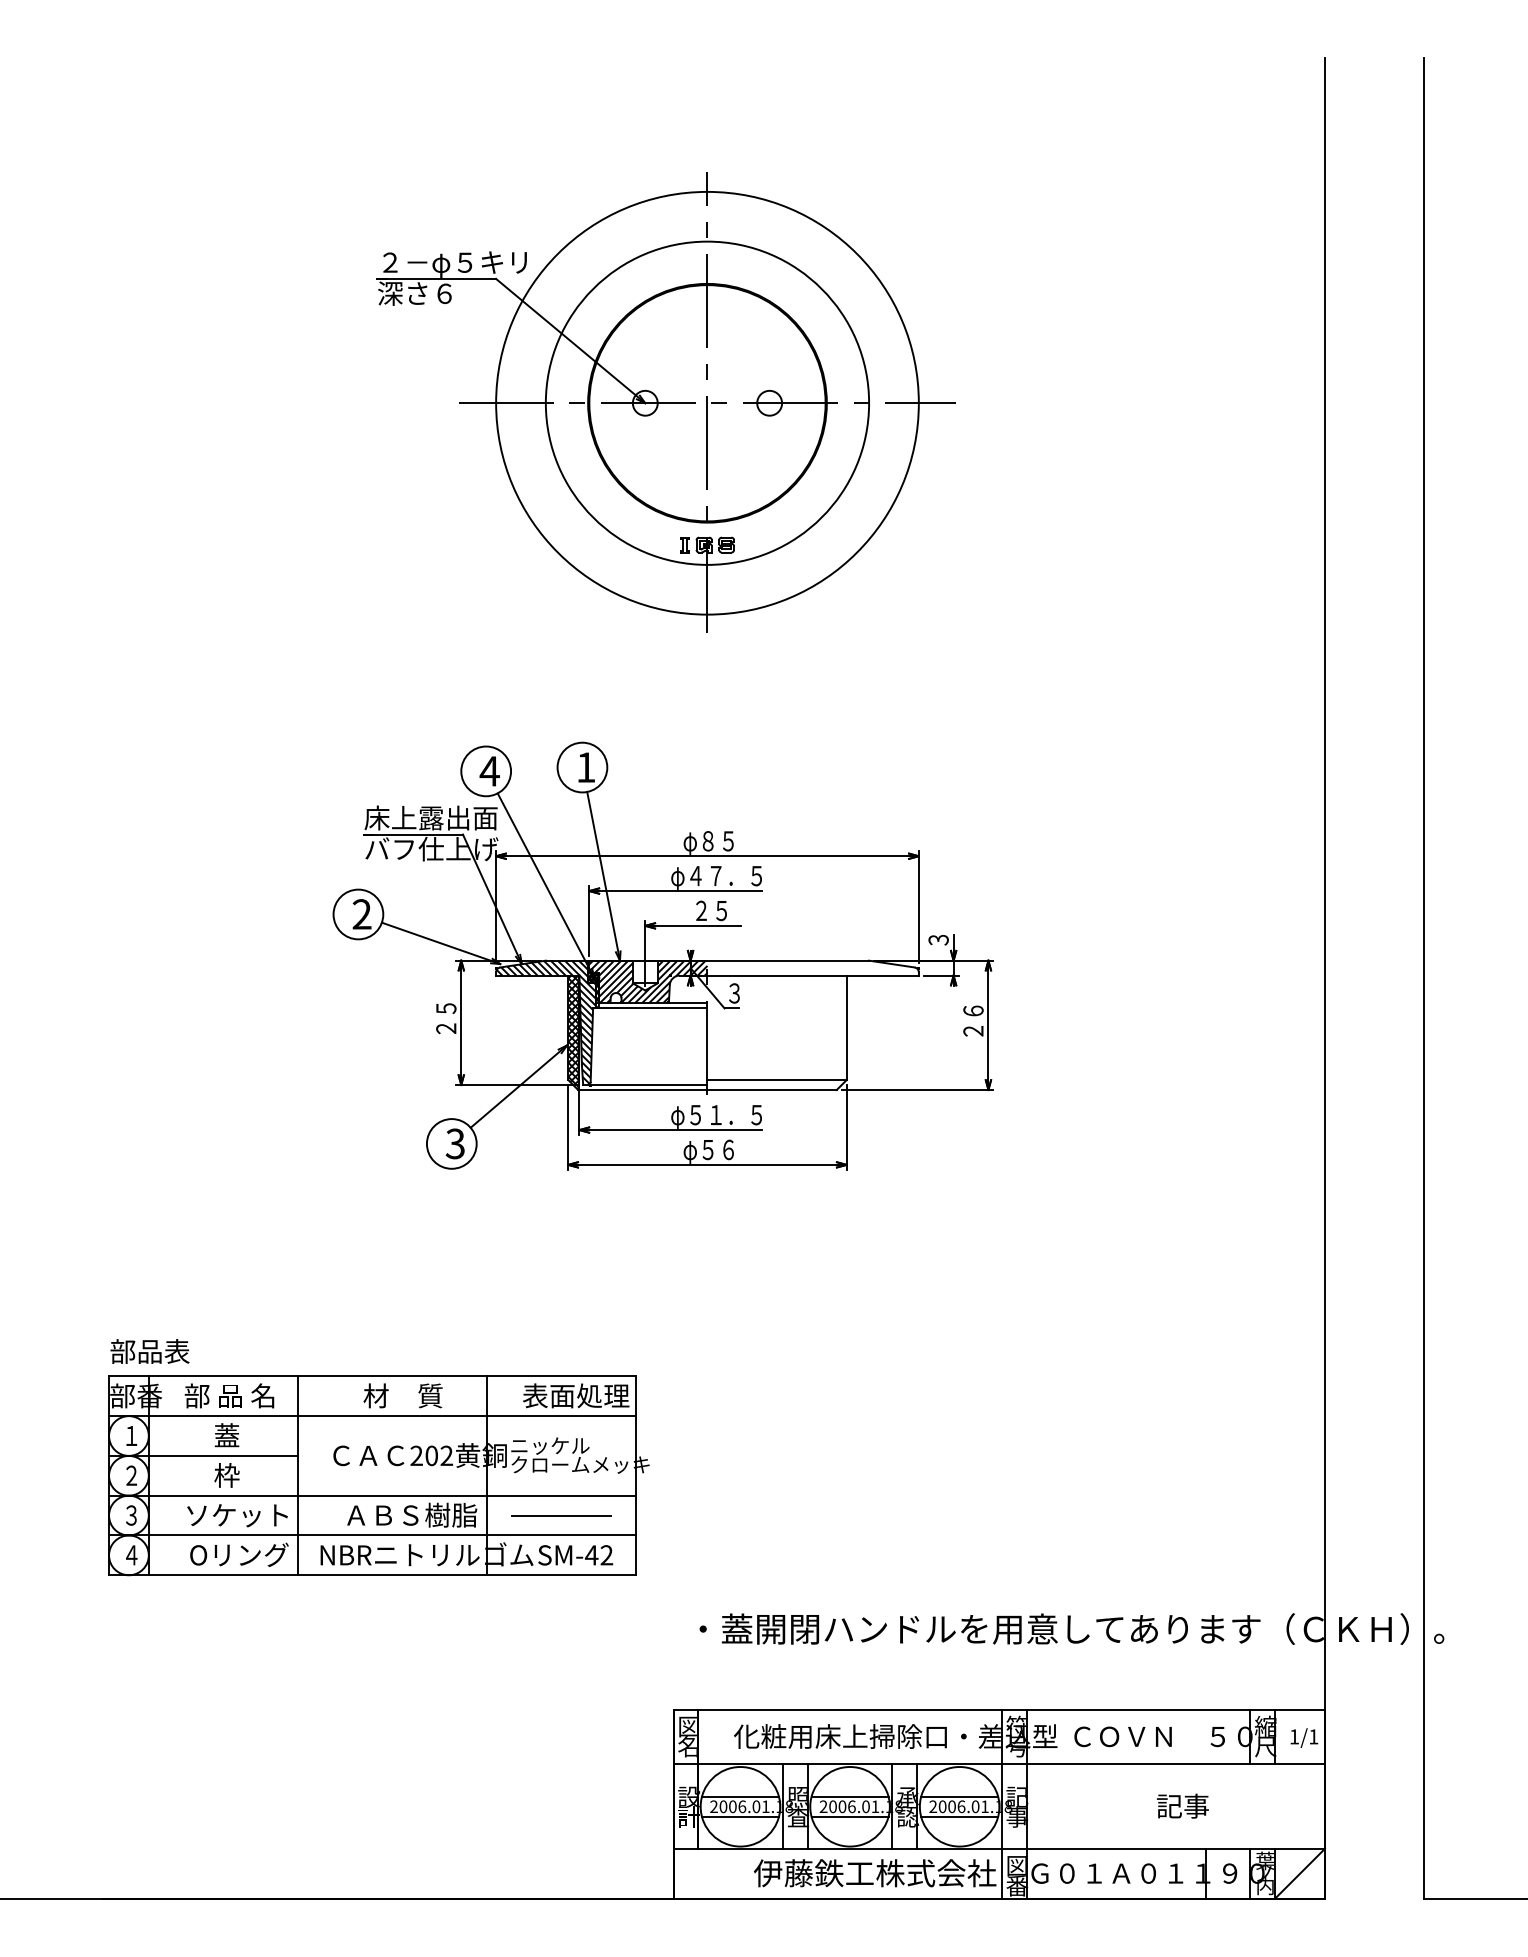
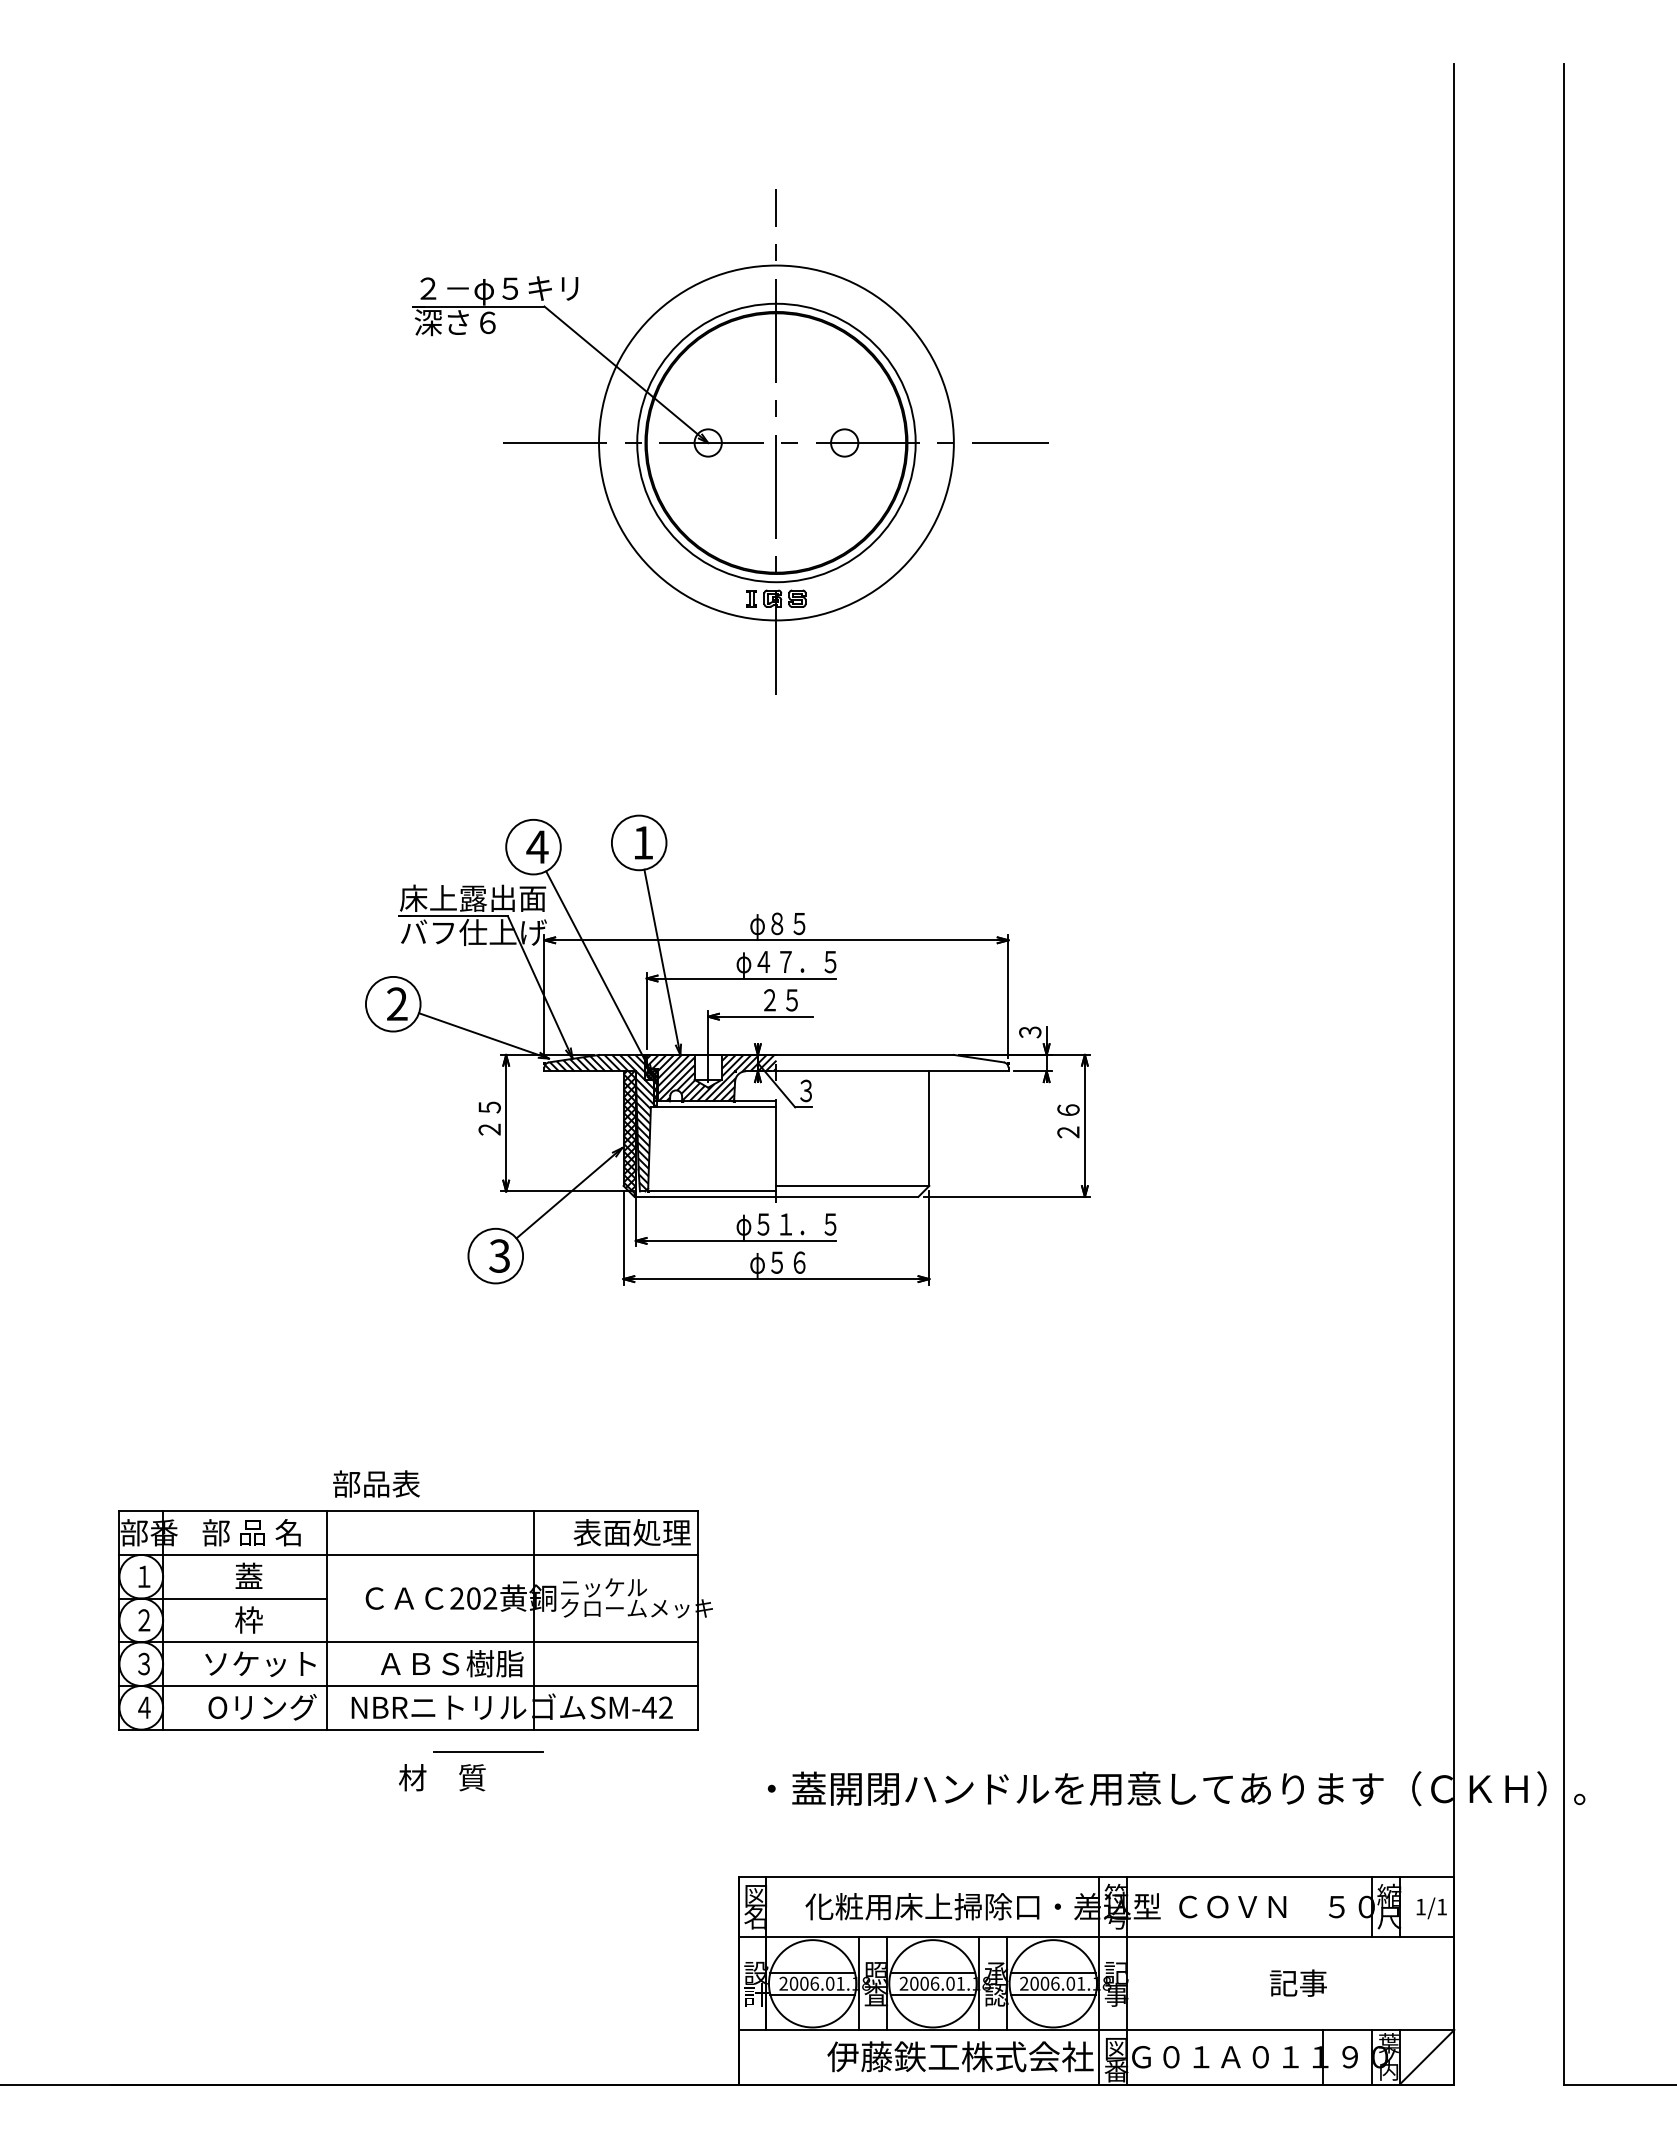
circle: (707, 402) -> (776, 442), size x0.6
text: (150, 1351) -> (376, 1483), moved
text: (403, 1395) -> (442, 1777), moved
line: (561, 1515) -> (488, 1751), moved

